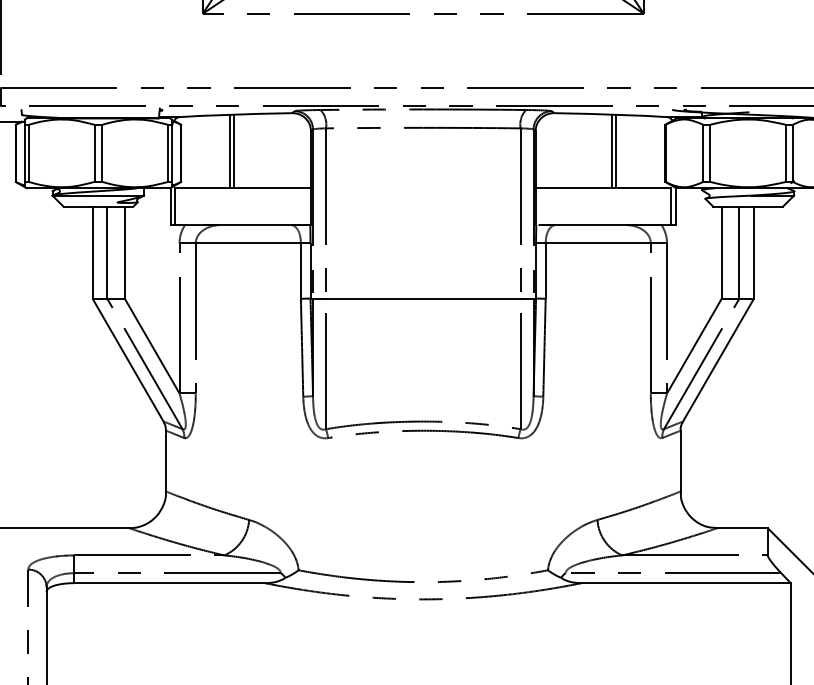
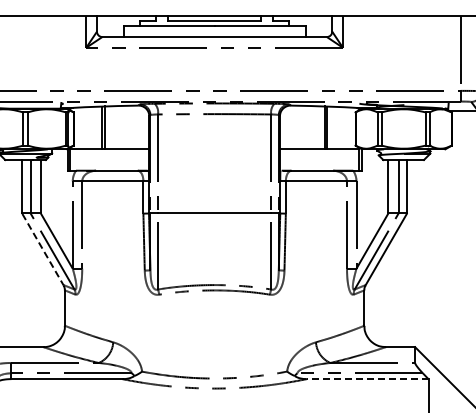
line: (129, 362) -> (43, 250), solid -> dashed
line: (685, 583) -> (367, 379), solid -> dashed

